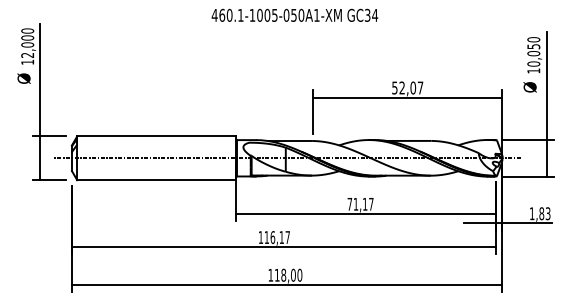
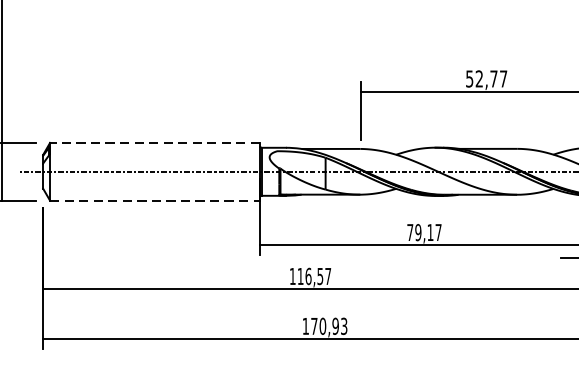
text: (413, 87) -> (494, 78), 52,07 -> 52,77
line: (156, 136) -> (154, 143), solid -> dashed
line: (157, 180) -> (156, 201), solid -> dashed
text: (355, 203) -> (417, 231), 71,17 -> 79,17
text: (281, 237) -> (319, 276), 116,17 -> 116,57
text: (288, 274) -> (329, 325), 118,00 -> 170,93

